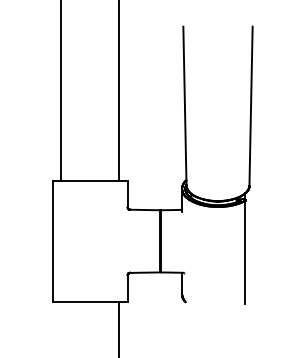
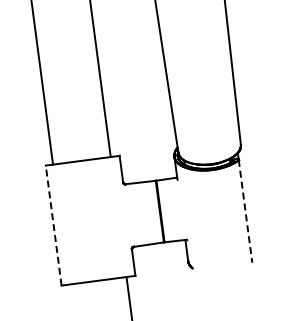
line: (53, 241) -> (53, 225), solid -> dashed
line: (245, 252) -> (245, 211), solid -> dashed

